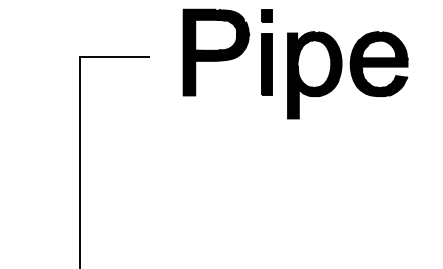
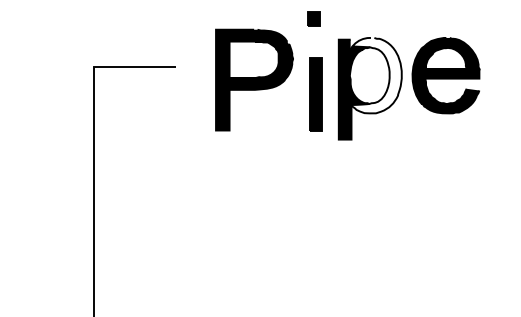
part: (216, 52) -> (254, 79), moved
fill: (320, 63) -> (376, 75), removed
part: (266, 64) -> (315, 94), moved

